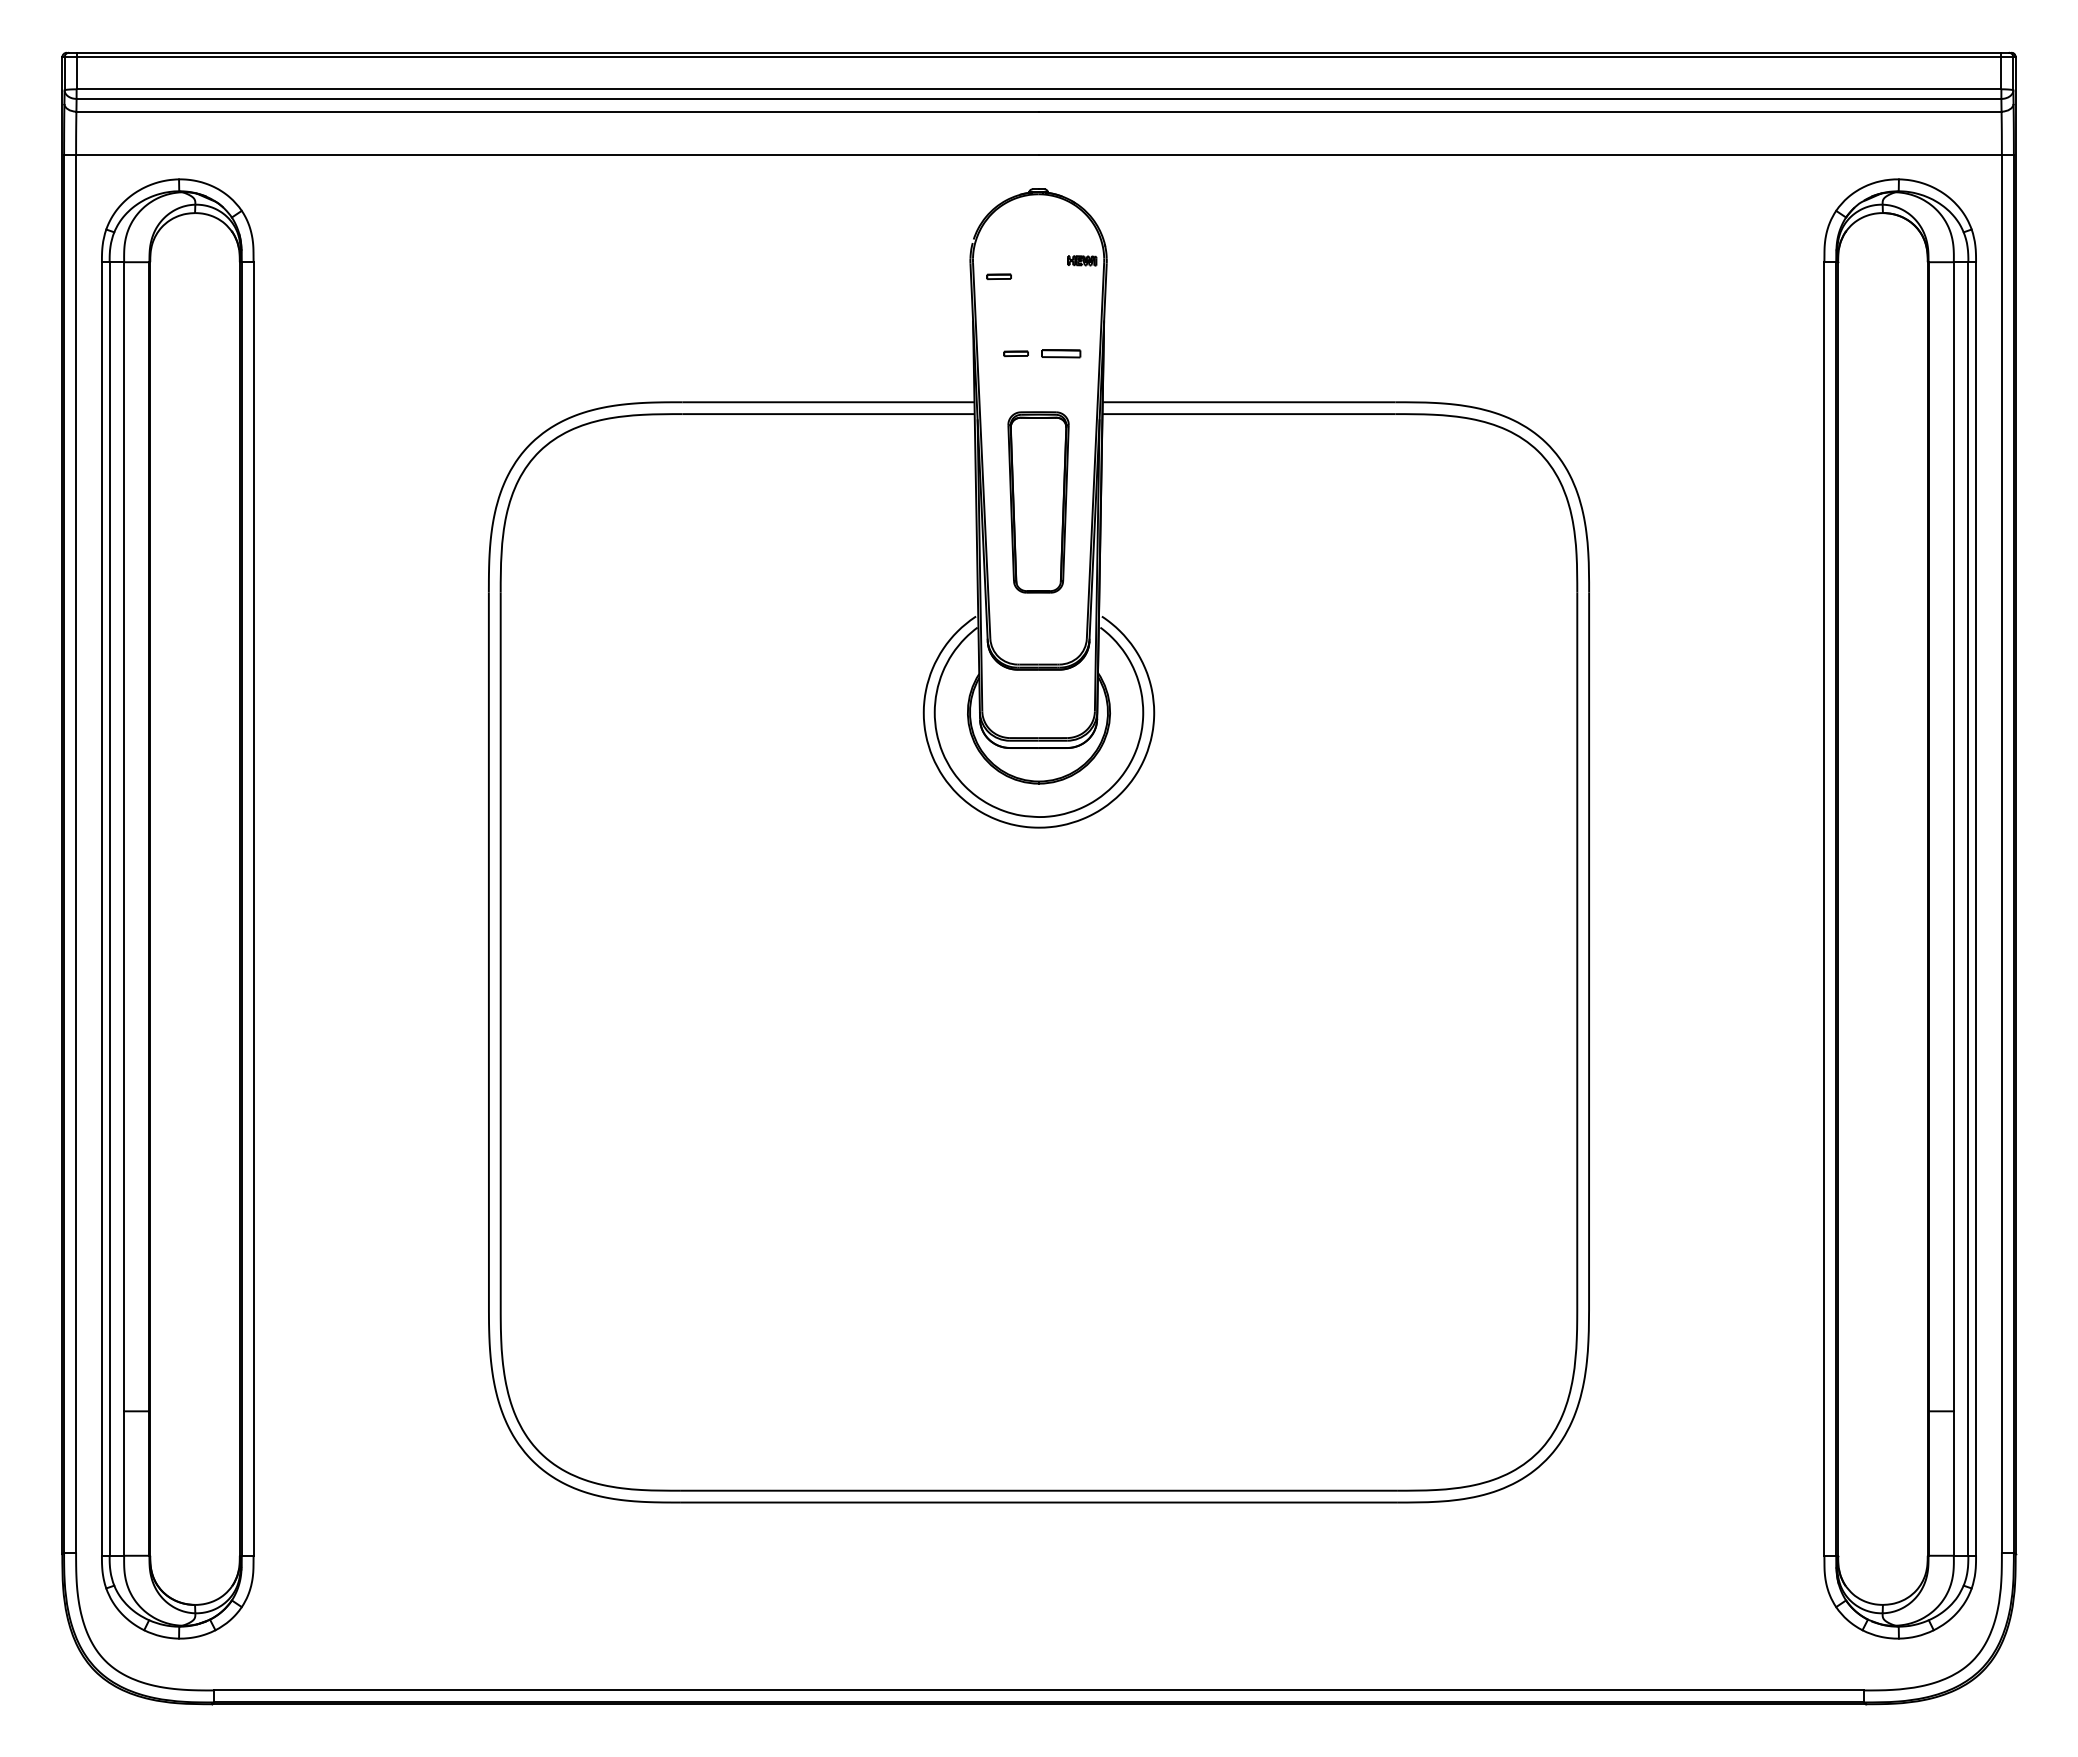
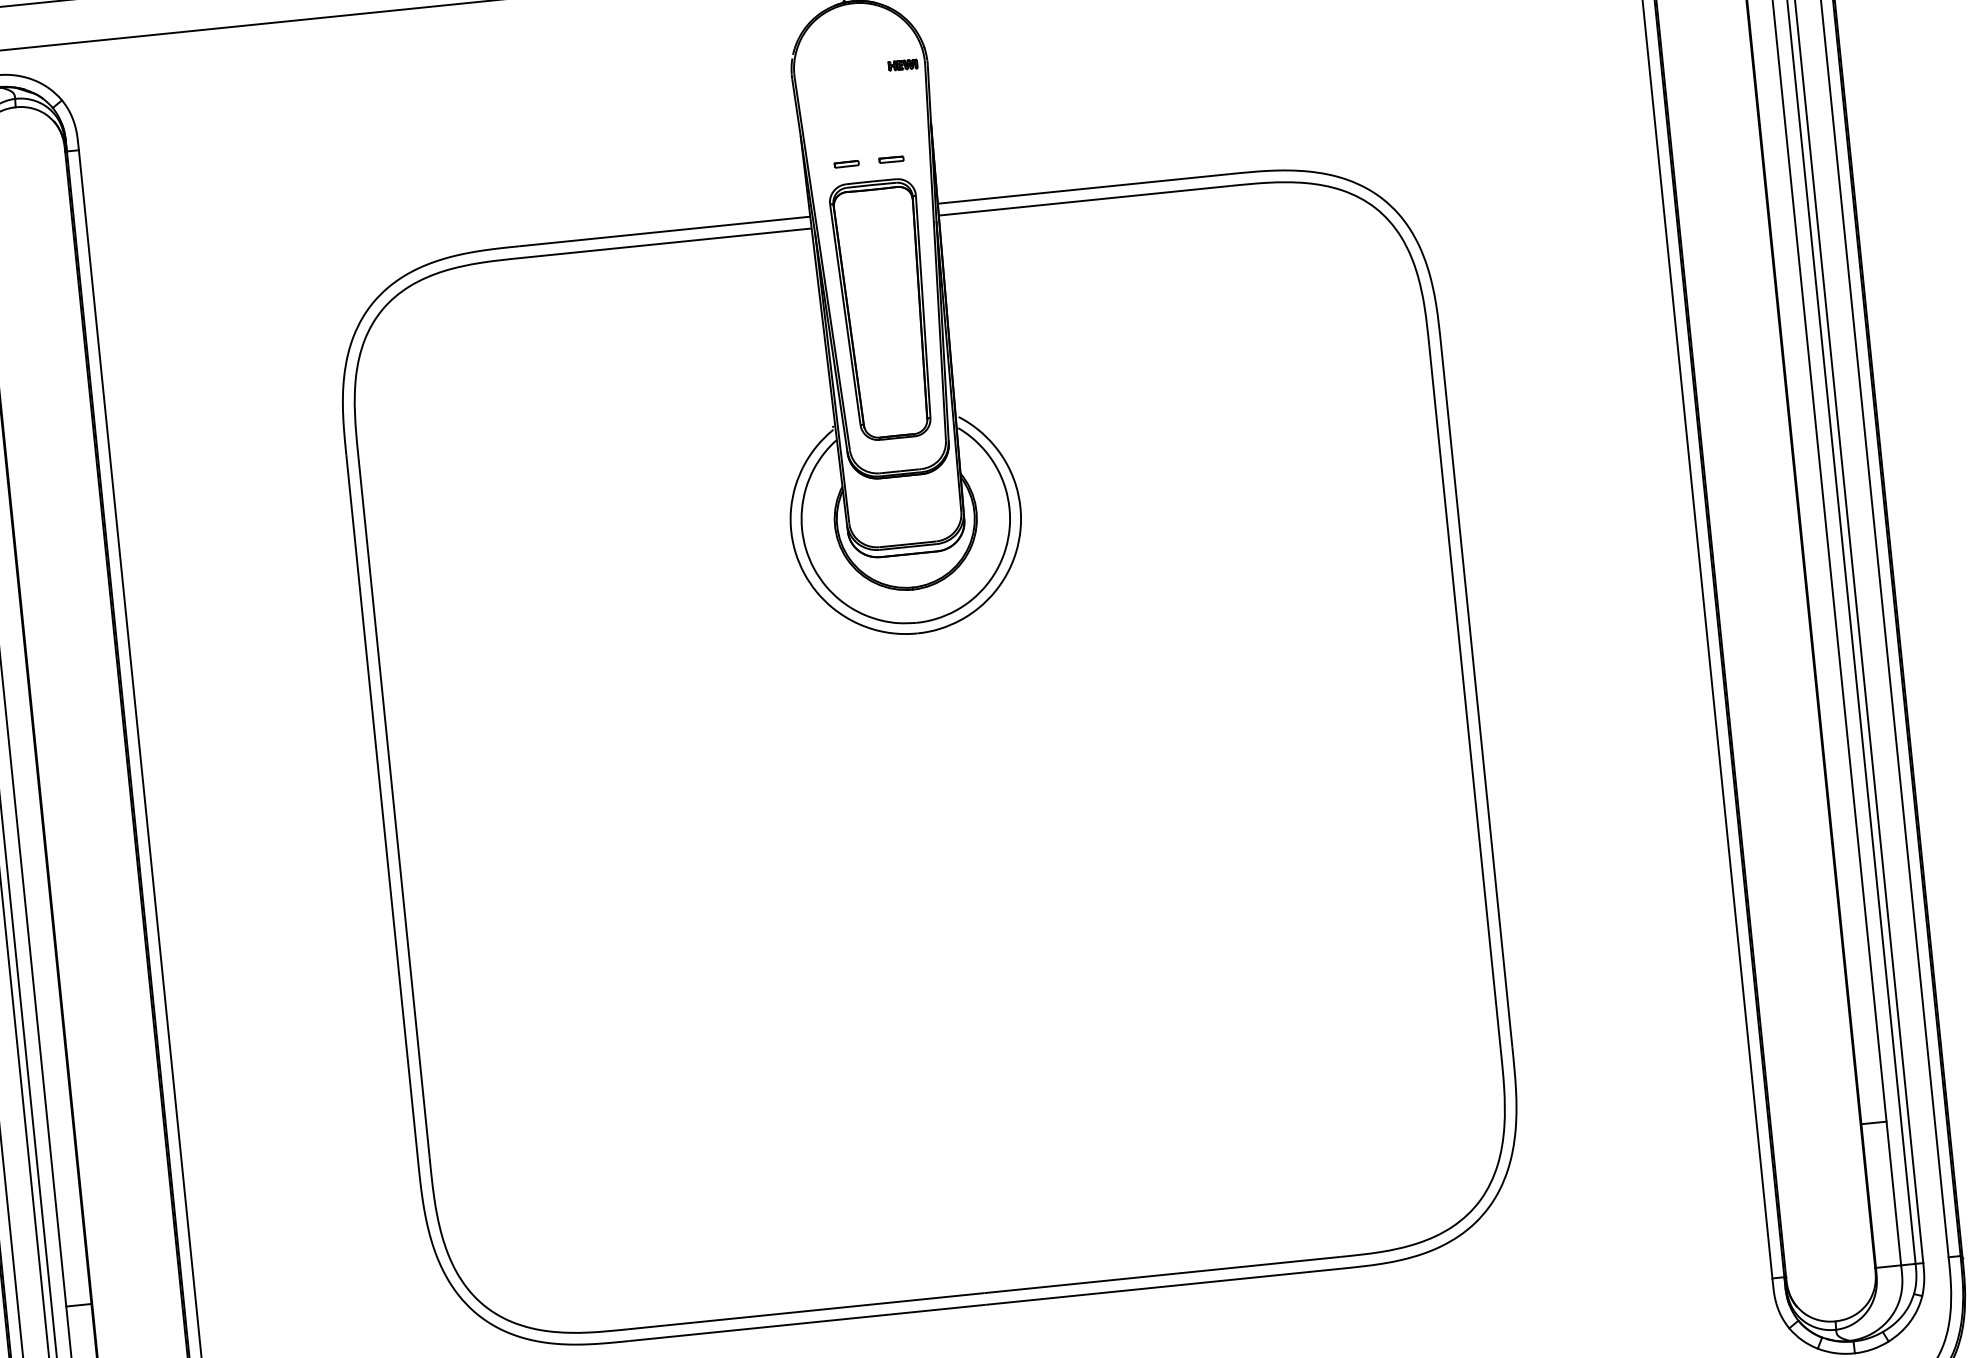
part: (998, 276) -> (821, 89), removed
part: (1060, 353) -> (890, 159), size x0.62
part: (1038, 502) -> (884, 309), size x1.43

